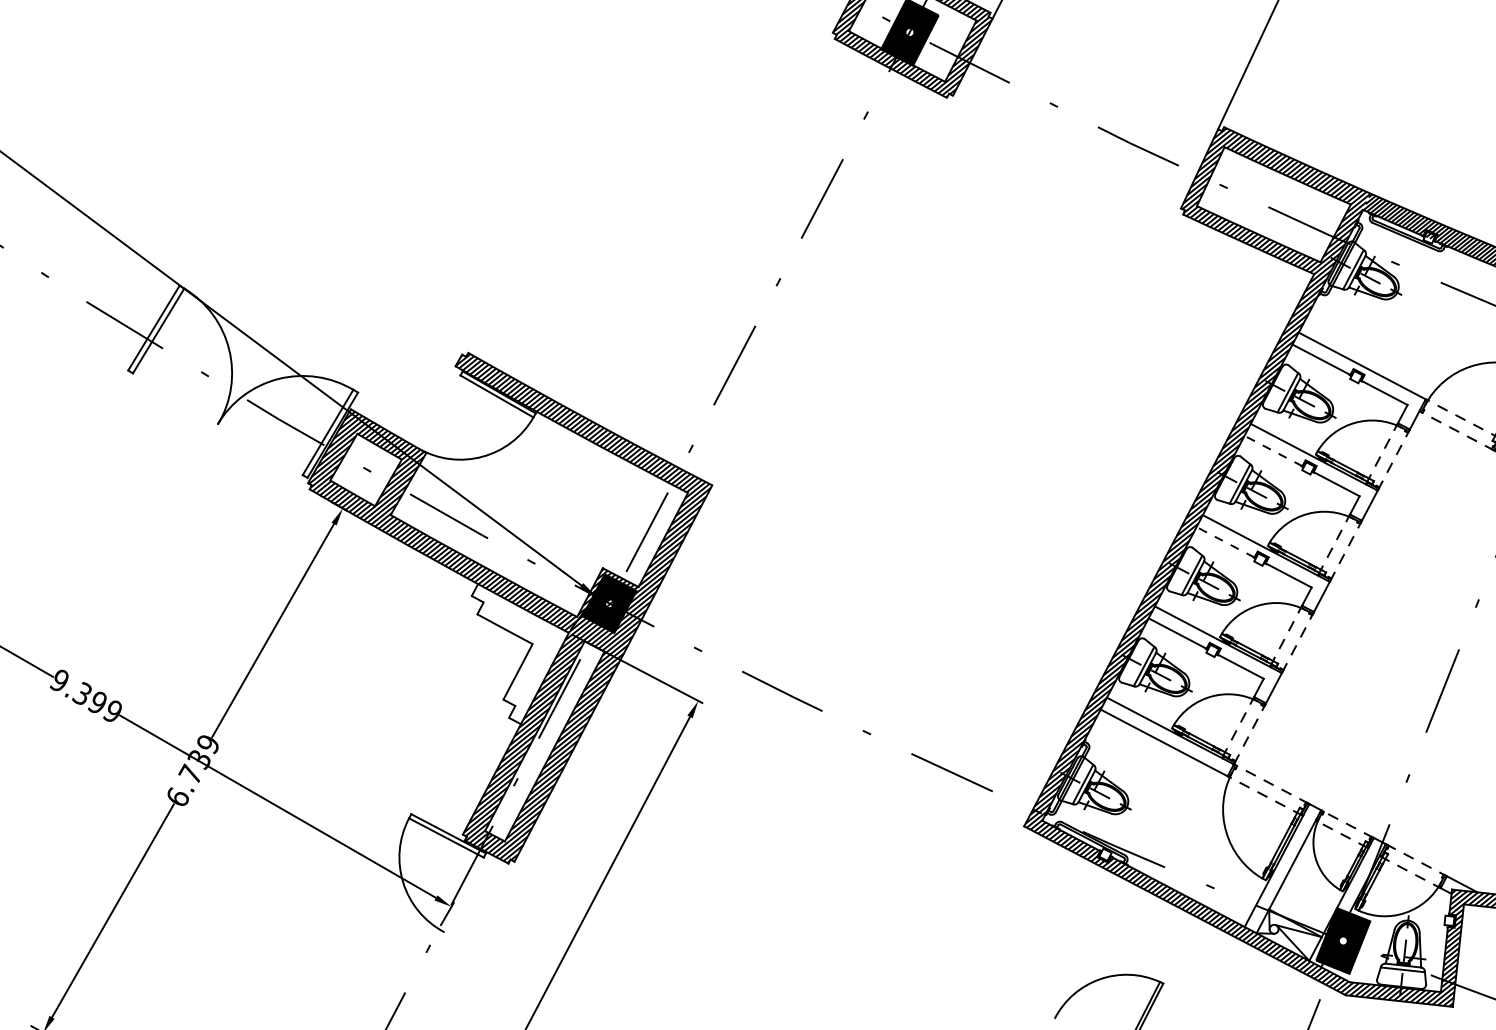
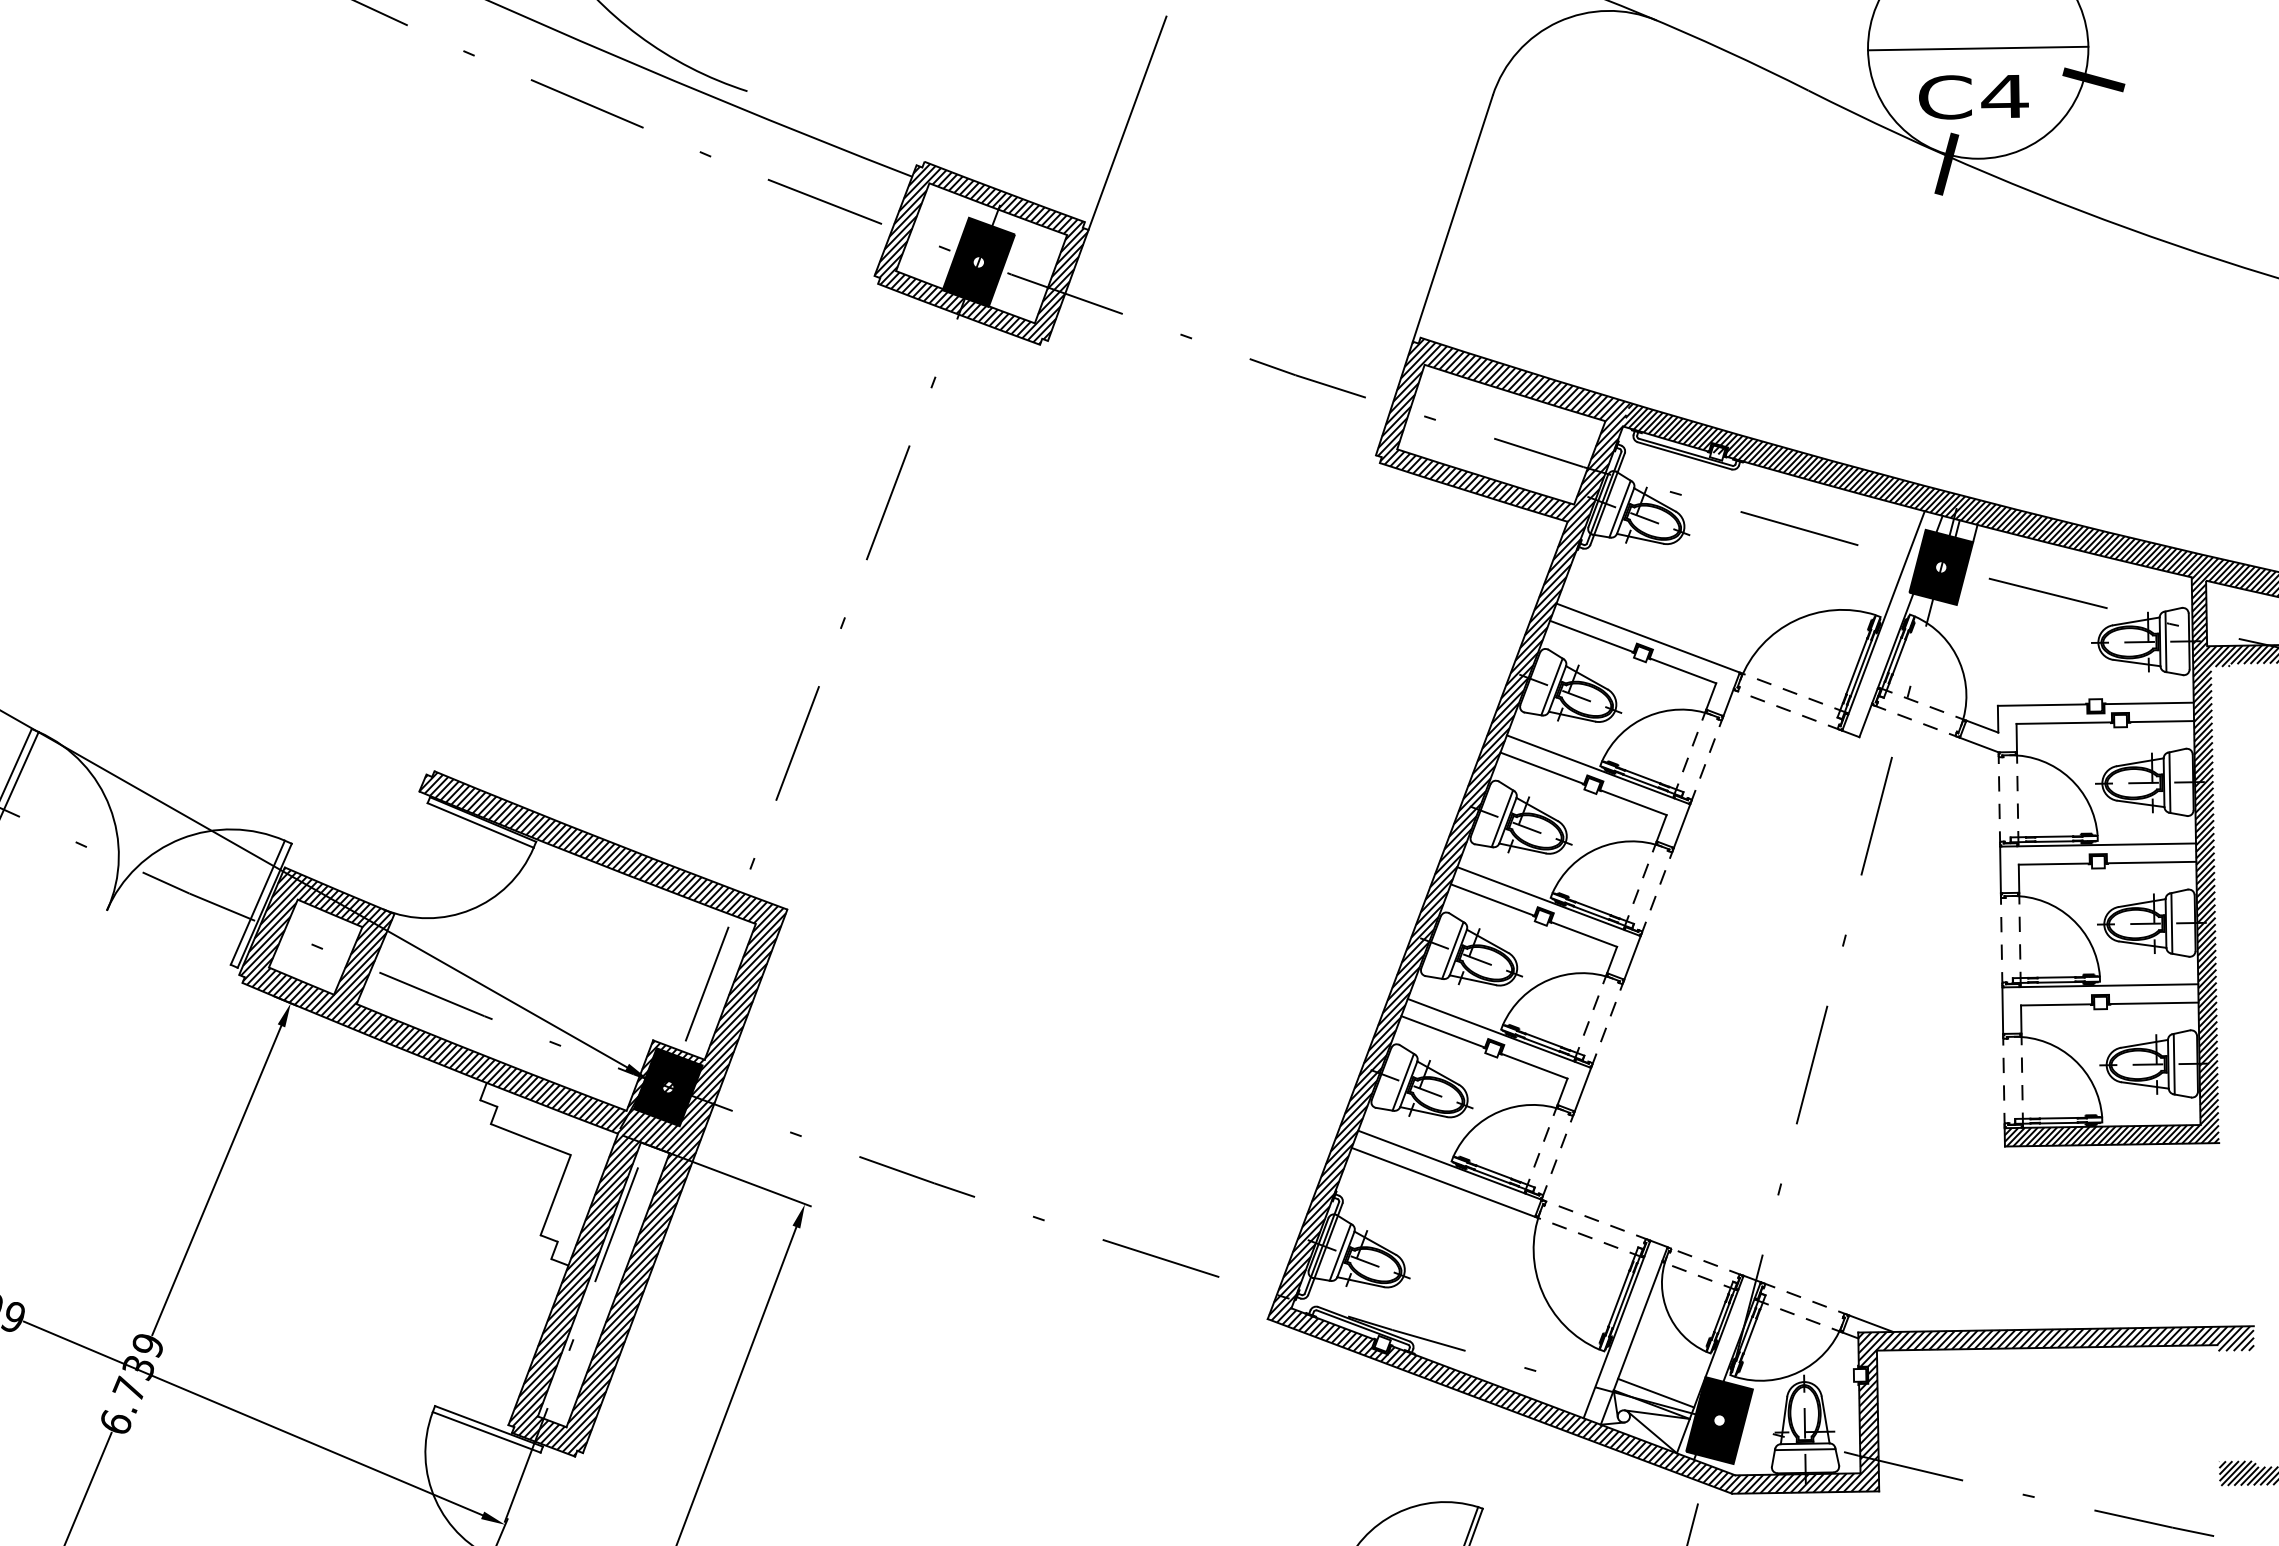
line: (1273, 451) -> (1542, 768), dashed -> solid
line: (1225, 542) -> (1492, 900), dashed -> solid
line: (1300, 914) -> (1656, 1392), added

